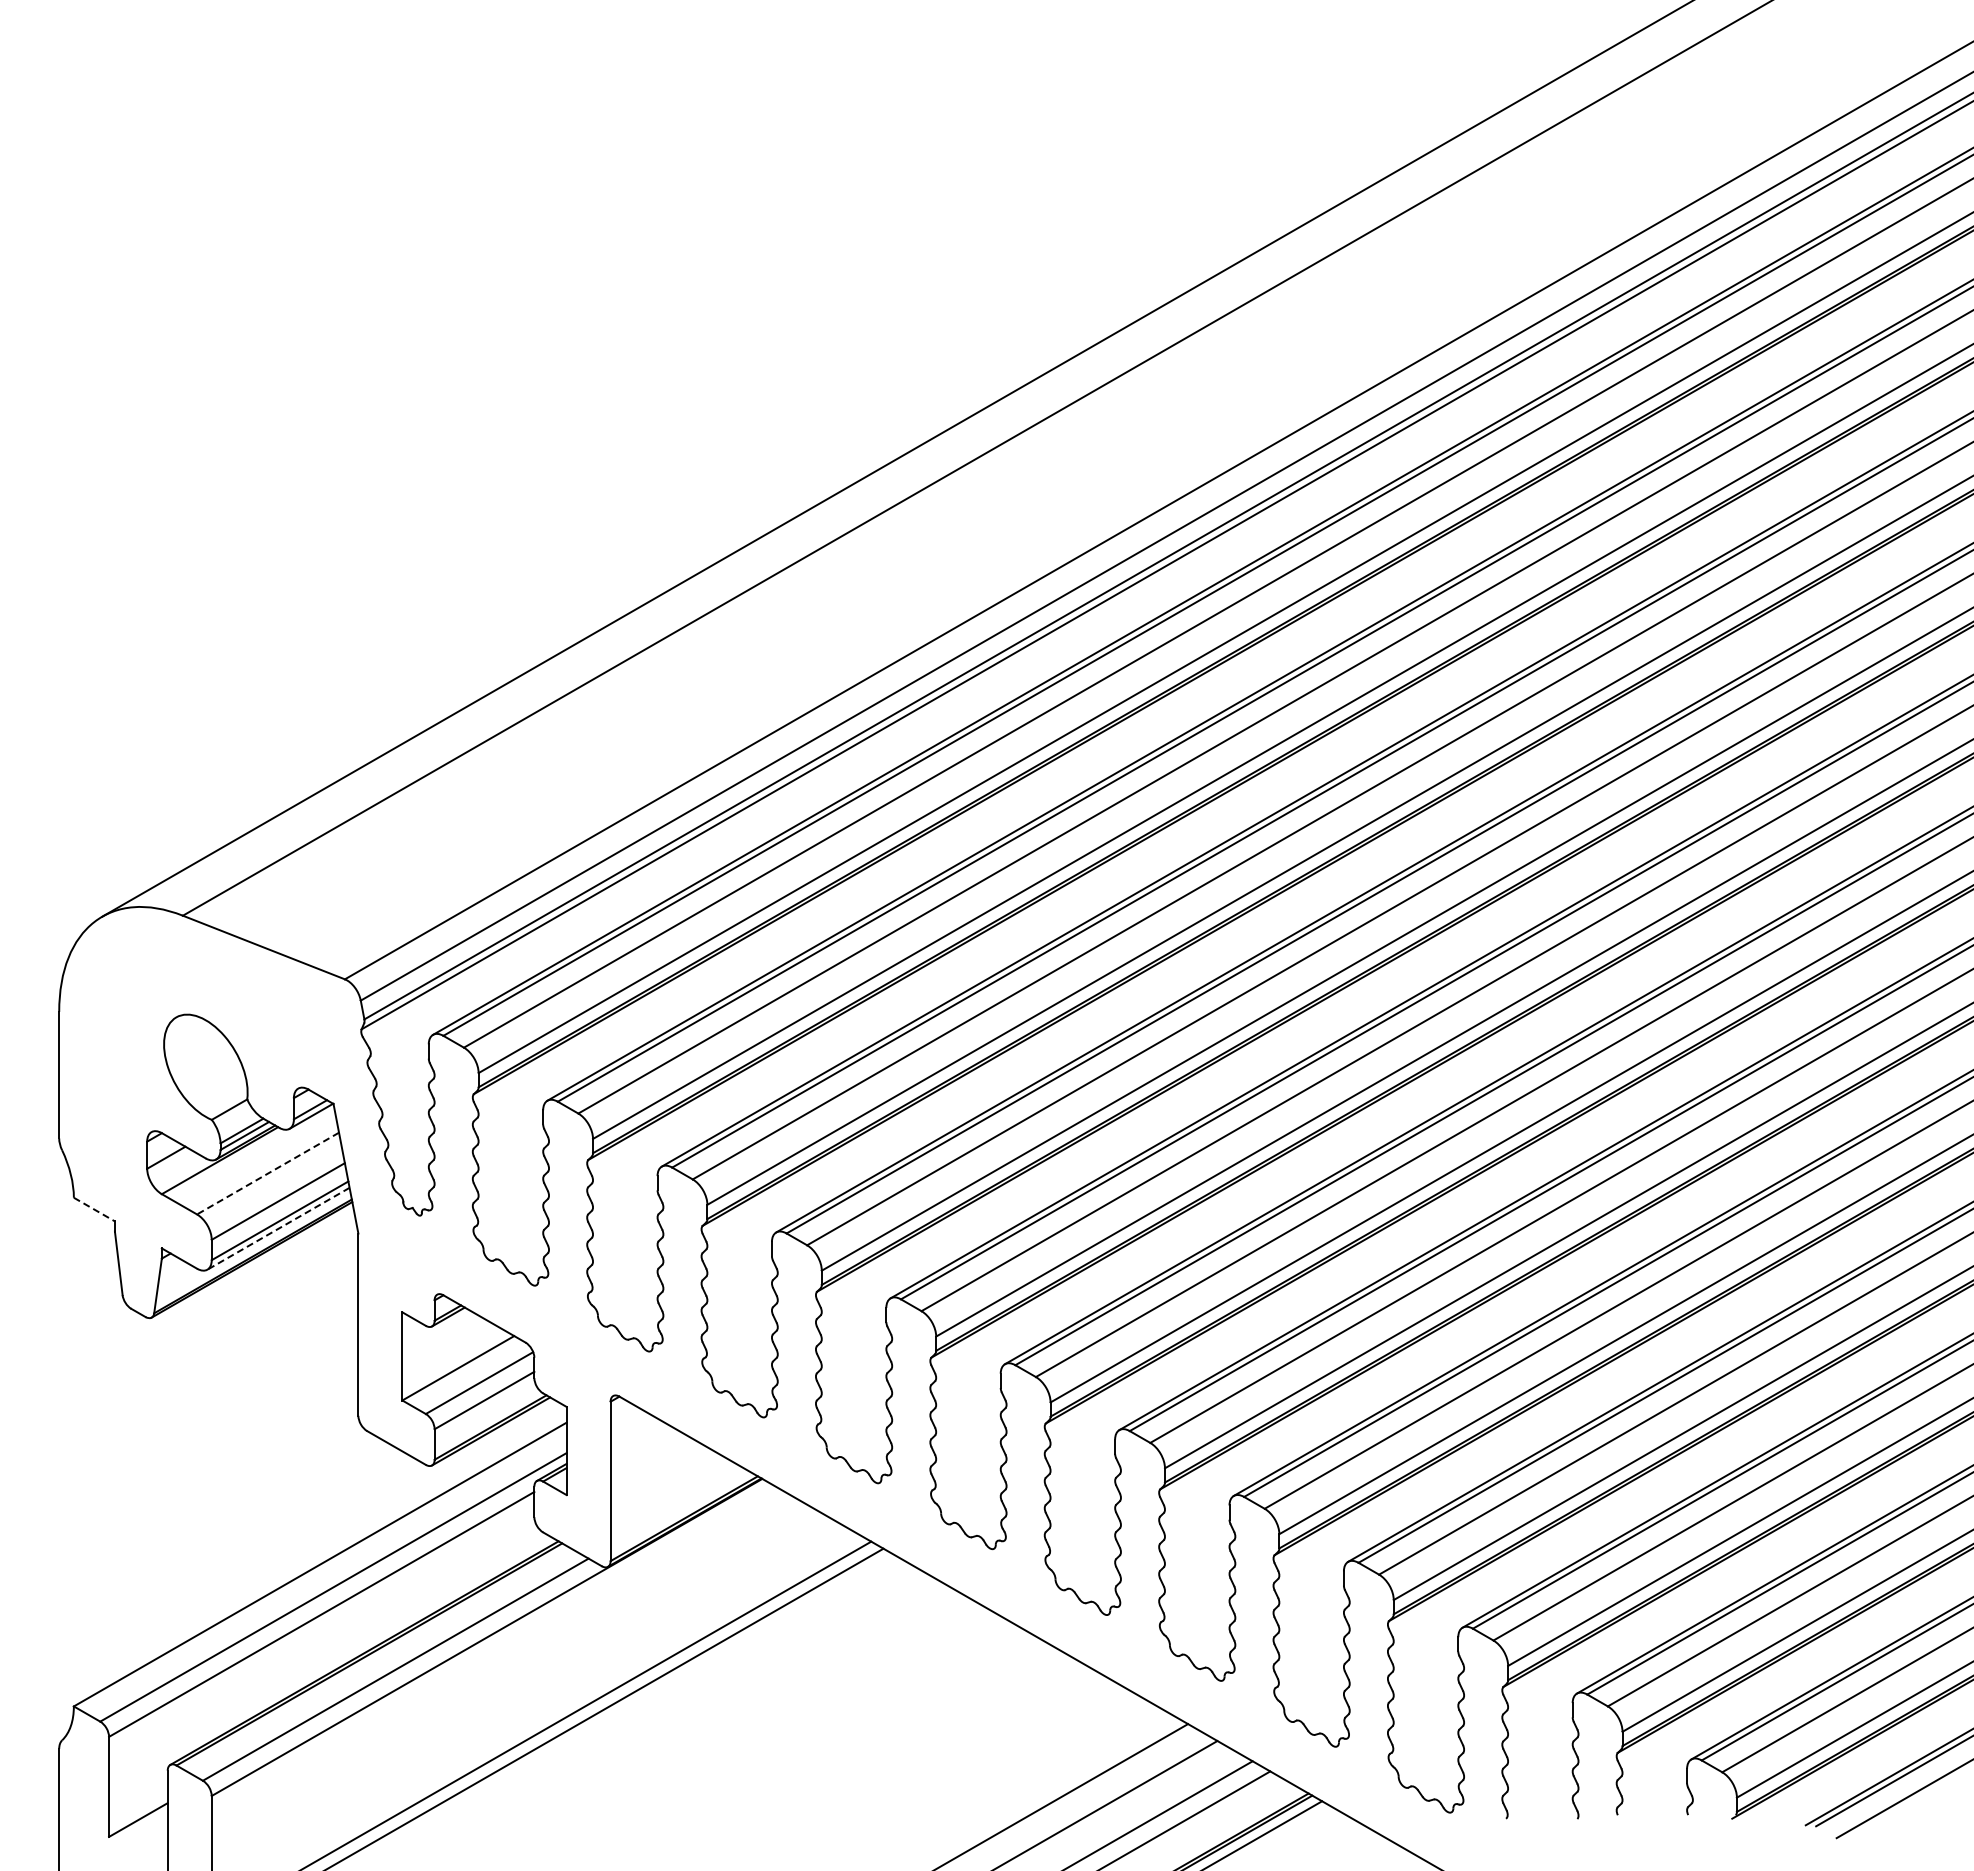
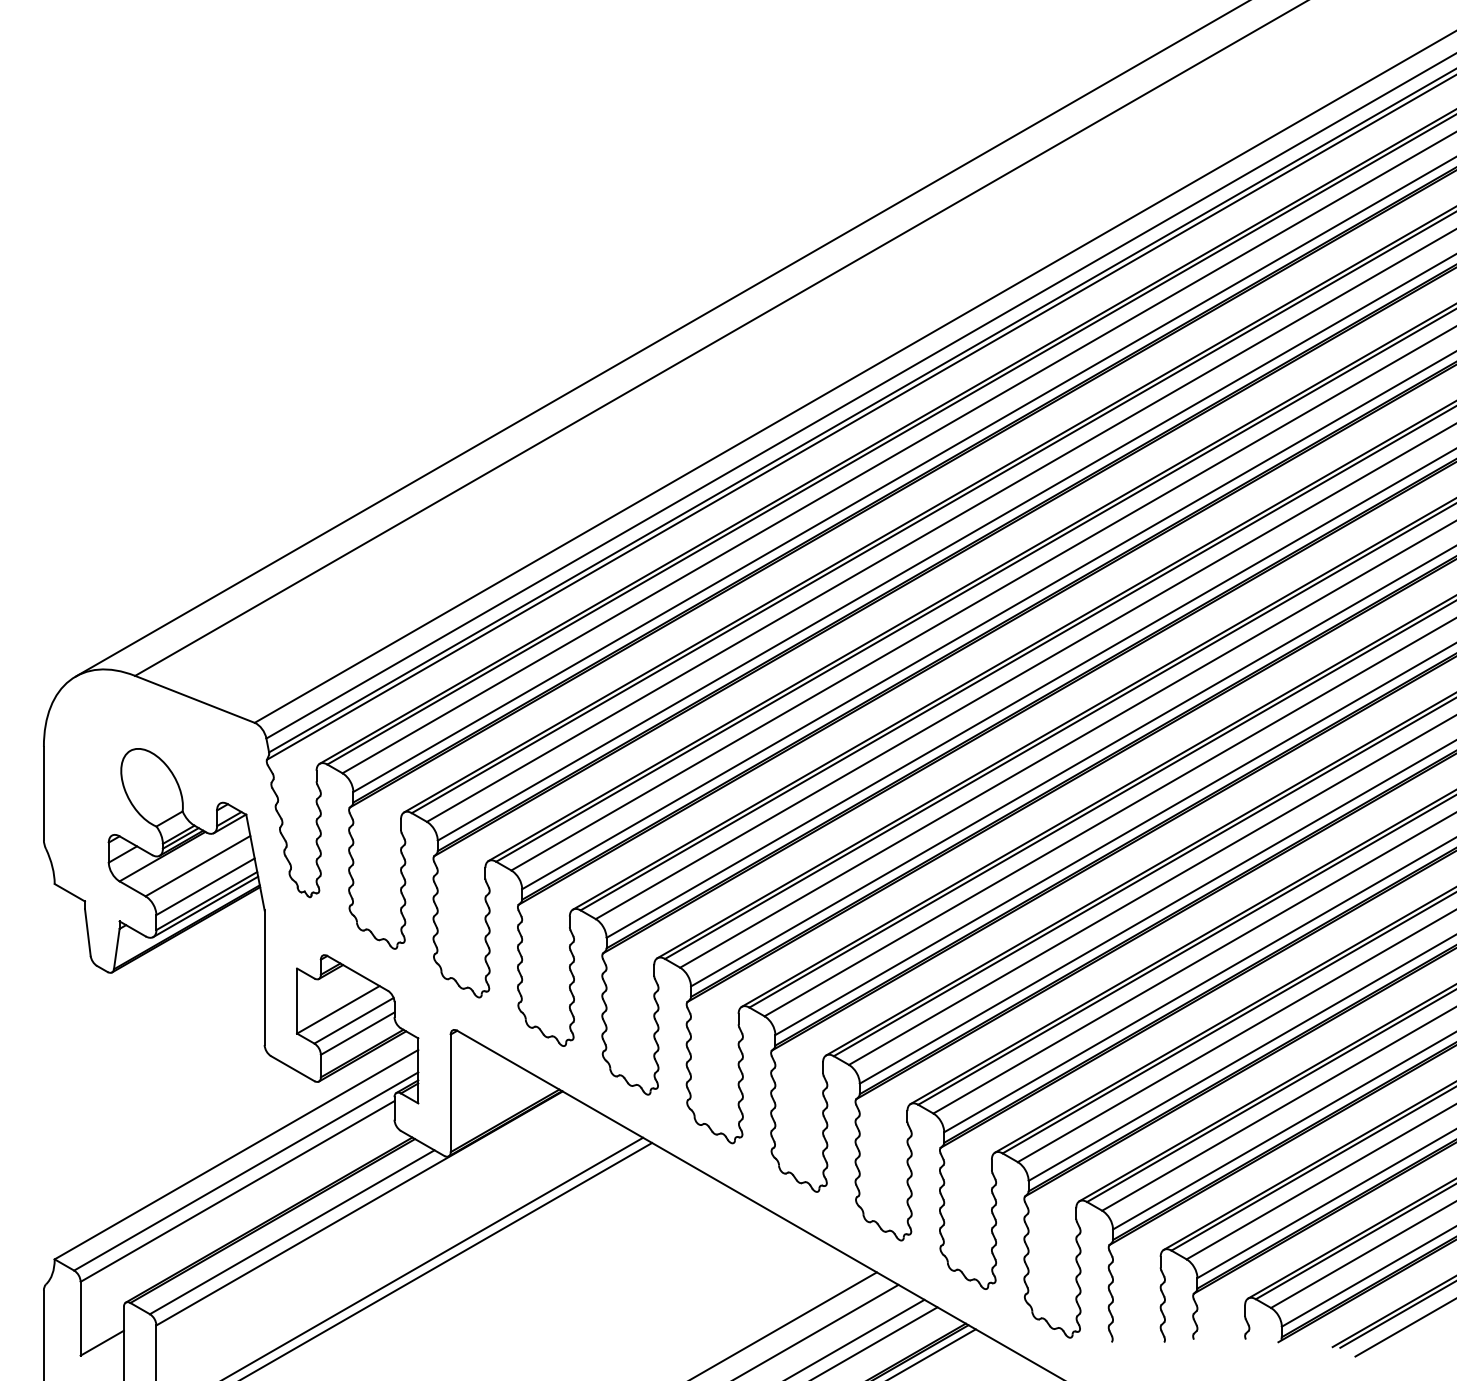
line: (268, 1173) -> (198, 866), dashed -> solid
line: (94, 1209) -> (69, 892), dashed -> solid
line: (278, 1229) -> (205, 907), dashed -> solid

